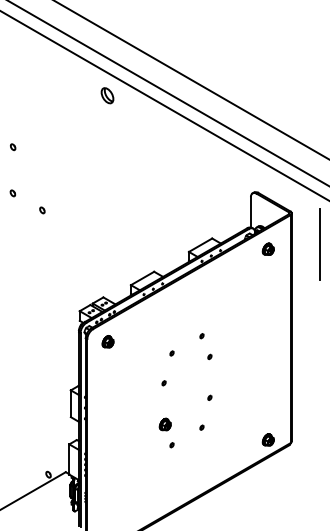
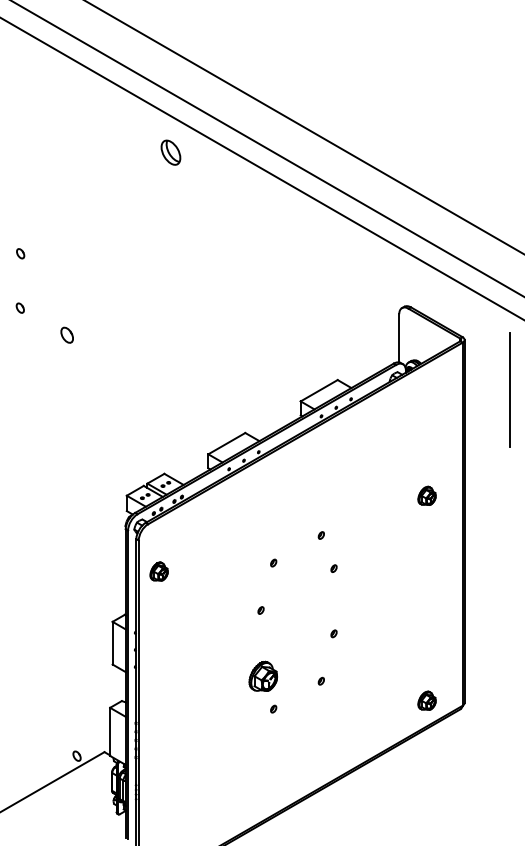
part: (13, 147) -> (21, 254), moved
part: (42, 210) -> (67, 335), size x1.6
part: (267, 248) -> (425, 494), moved
part: (107, 341) -> (158, 571), moved
part: (164, 424) -> (261, 676), size x1.6

